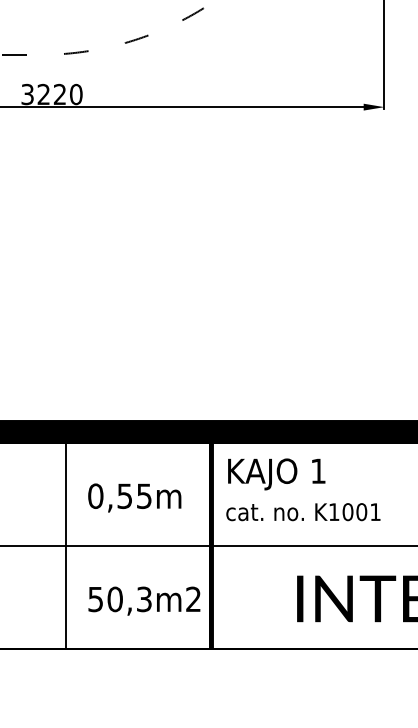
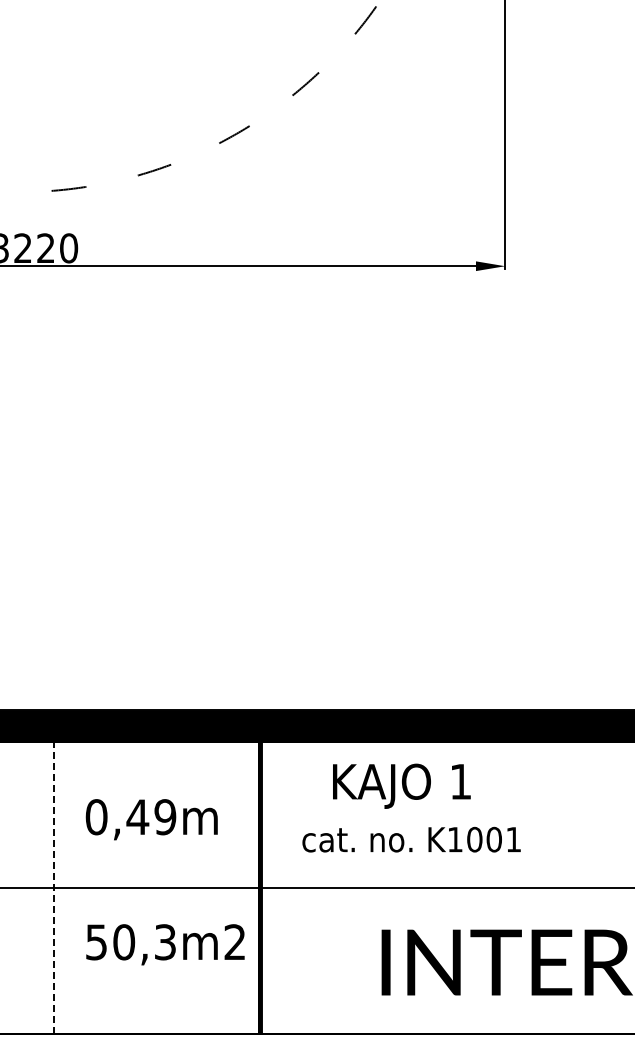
text: (276, 473) -> (401, 785), moved
text: (134, 496) -> (151, 817), 0,55m -> 0,49m
text: (303, 511) -> (411, 839), moved
line: (66, 545) -> (54, 887), solid -> dashed
text: (144, 600) -> (165, 944), moved

